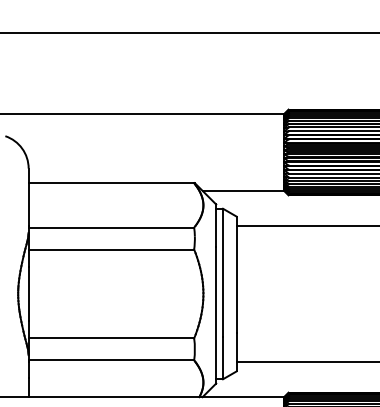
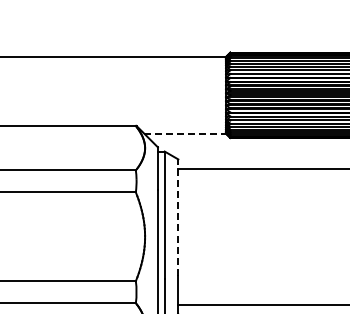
line: (243, 190) -> (185, 133), solid -> dashed
line: (236, 274) -> (178, 217), solid -> dashed

